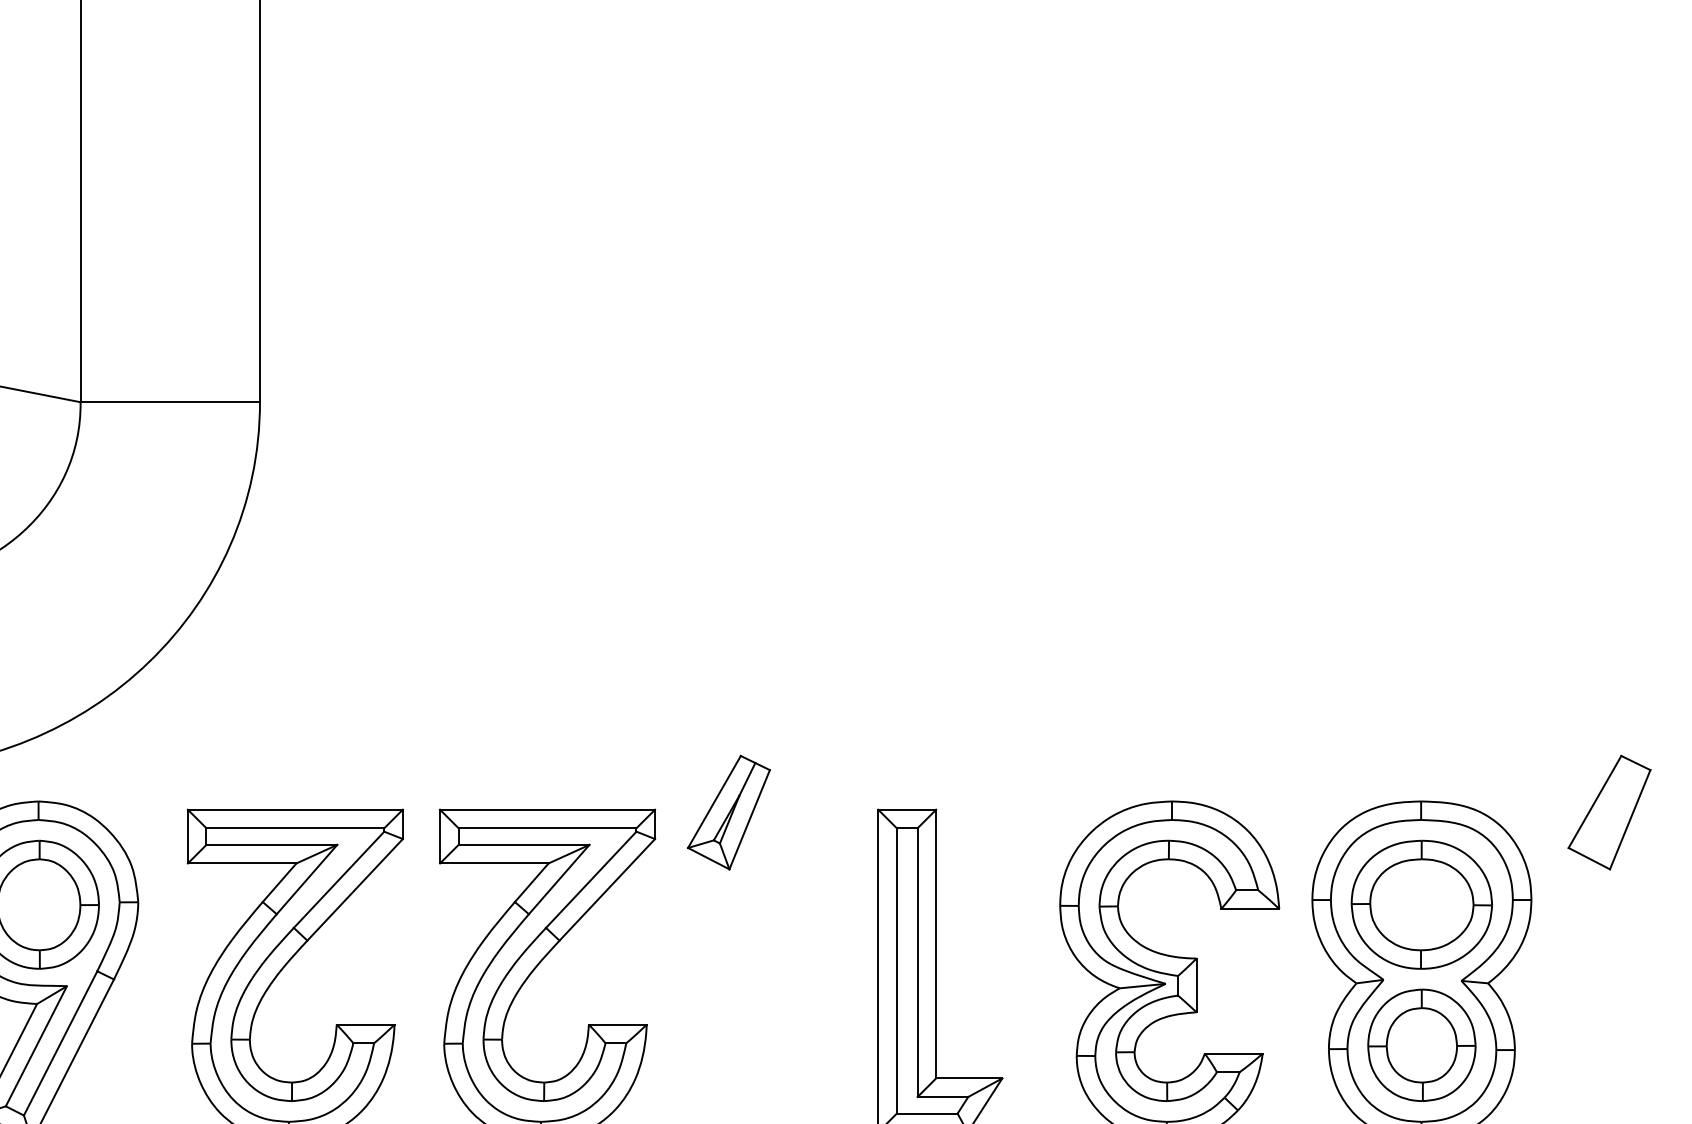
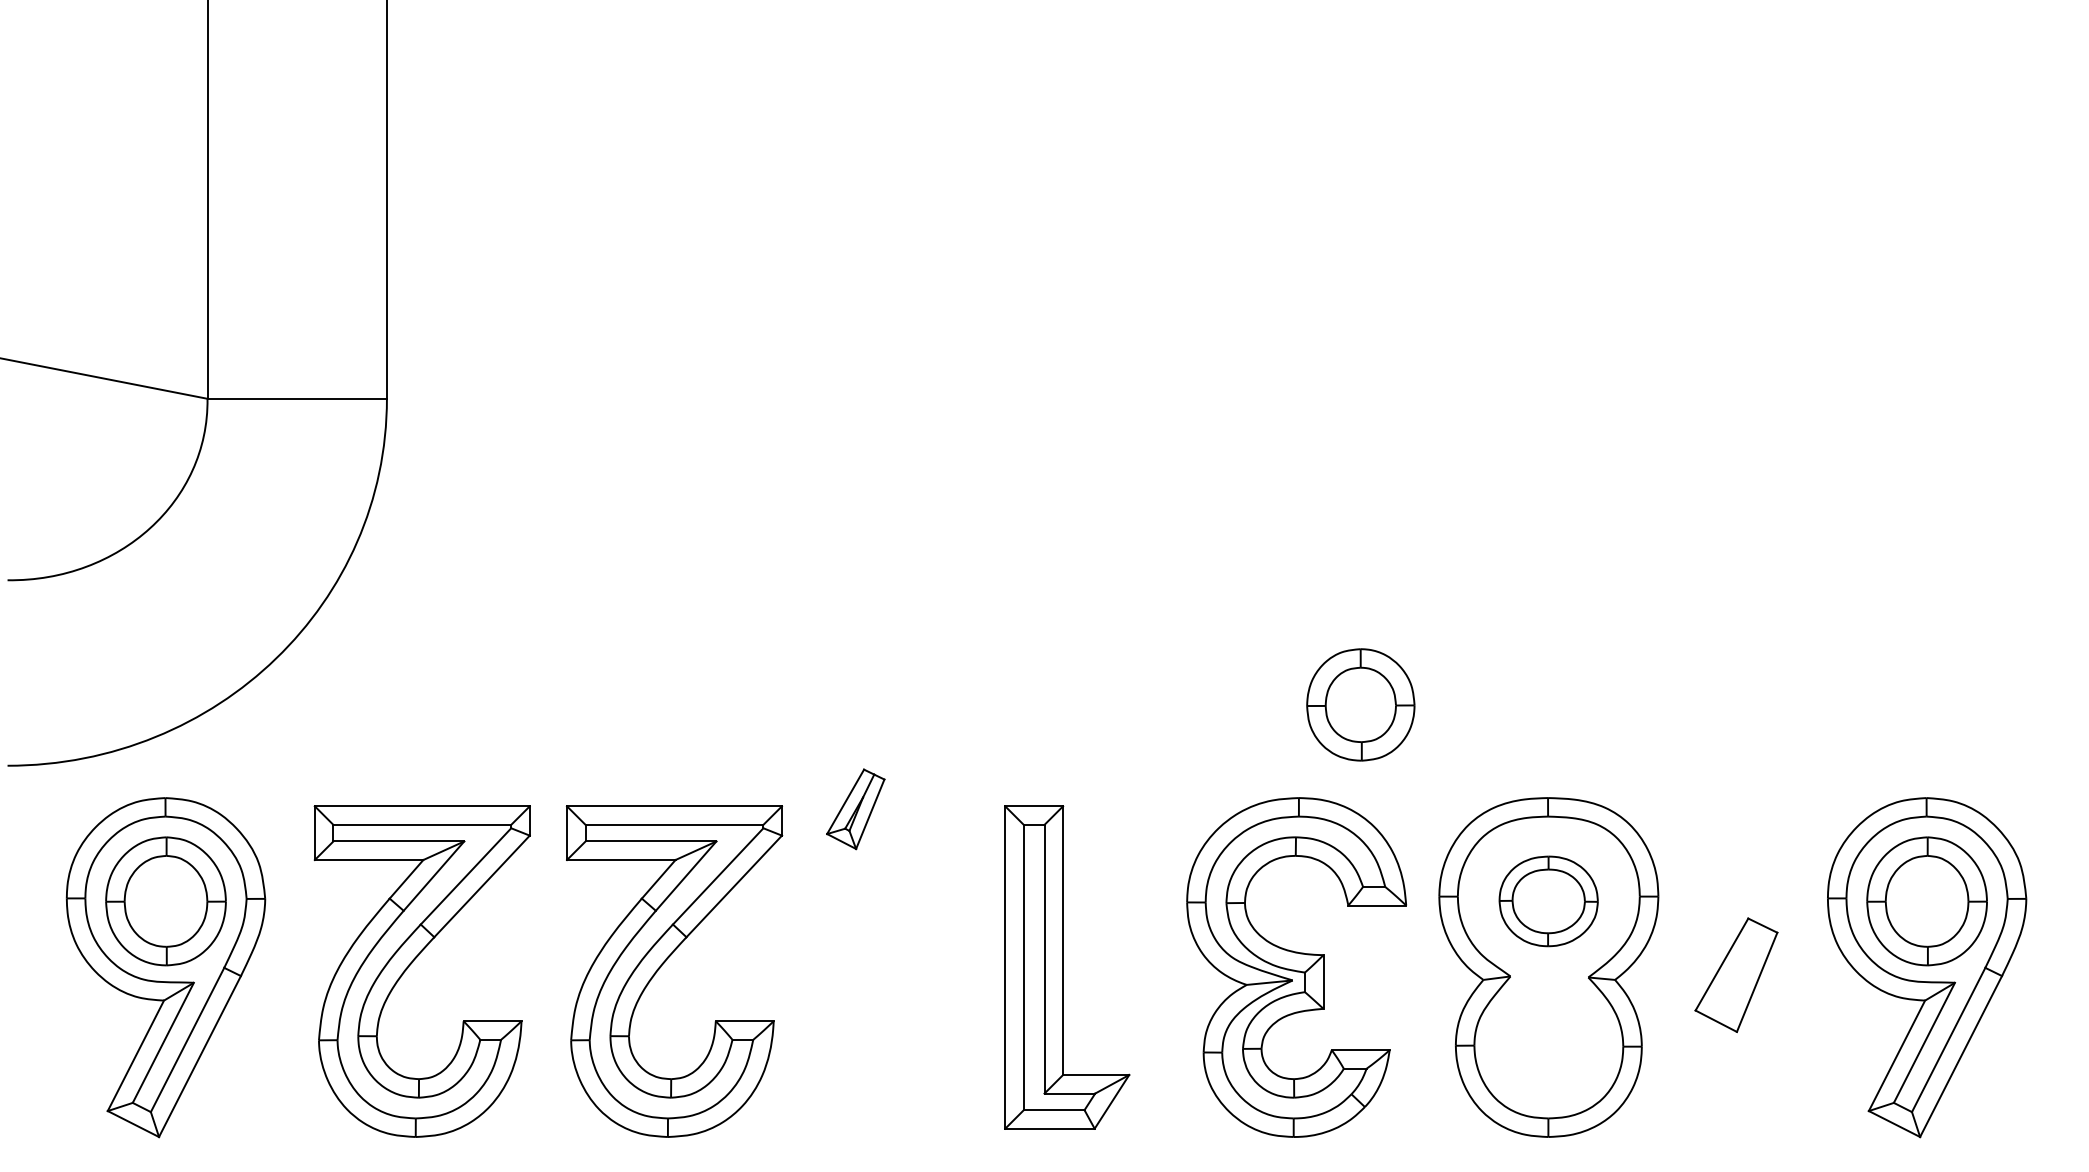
part: (1609, 811) -> (1736, 974), moved
part: (728, 812) -> (855, 809), size x0.7
part: (1421, 904) -> (1548, 901), size x0.7
part: (1421, 1044) -> (1360, 704), moved

